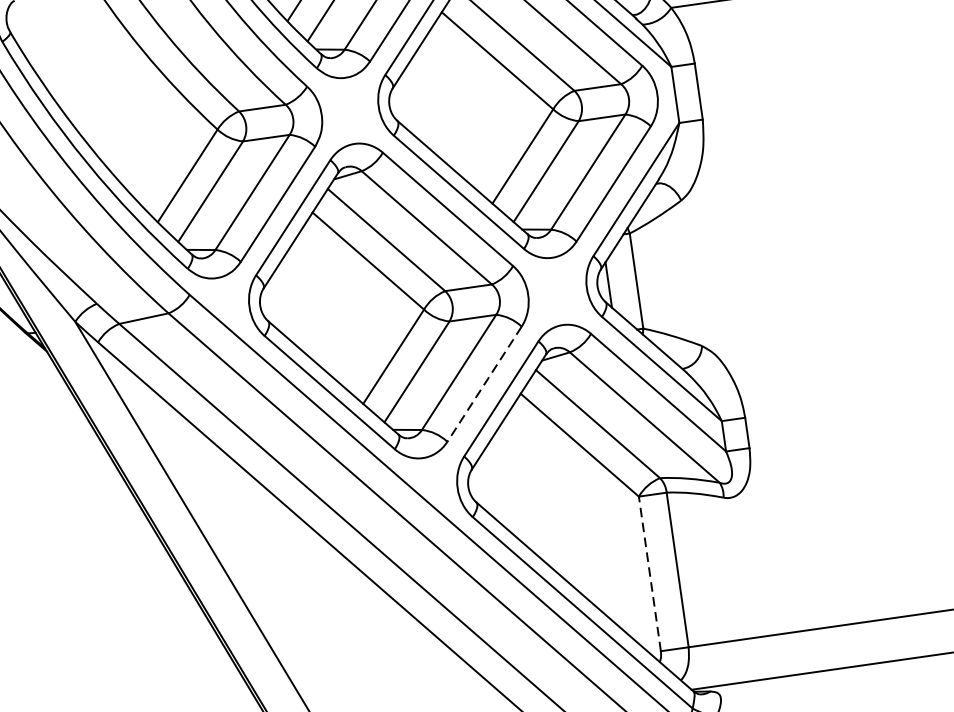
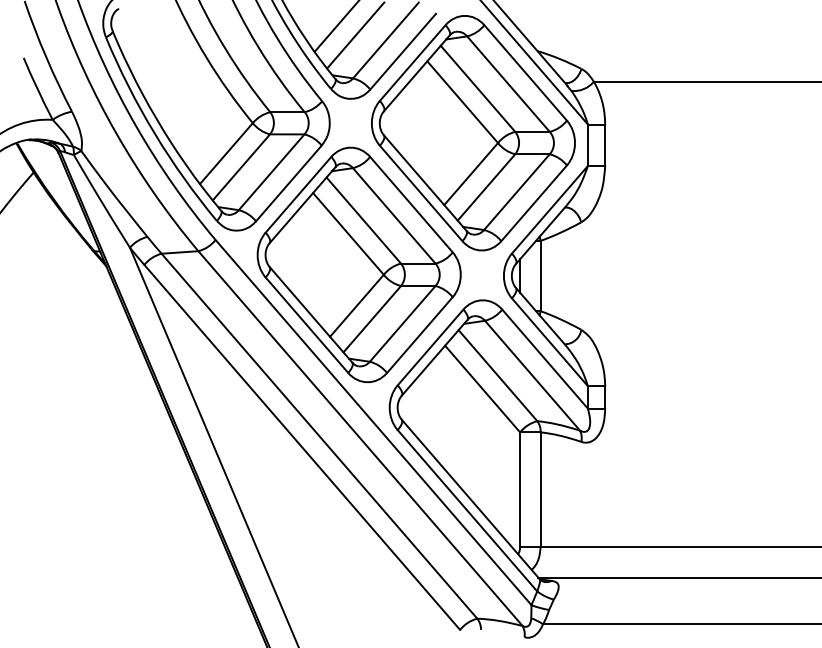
line: (484, 384) -> (419, 335), dashed -> solid
line: (650, 573) -> (520, 489), dashed -> solid

